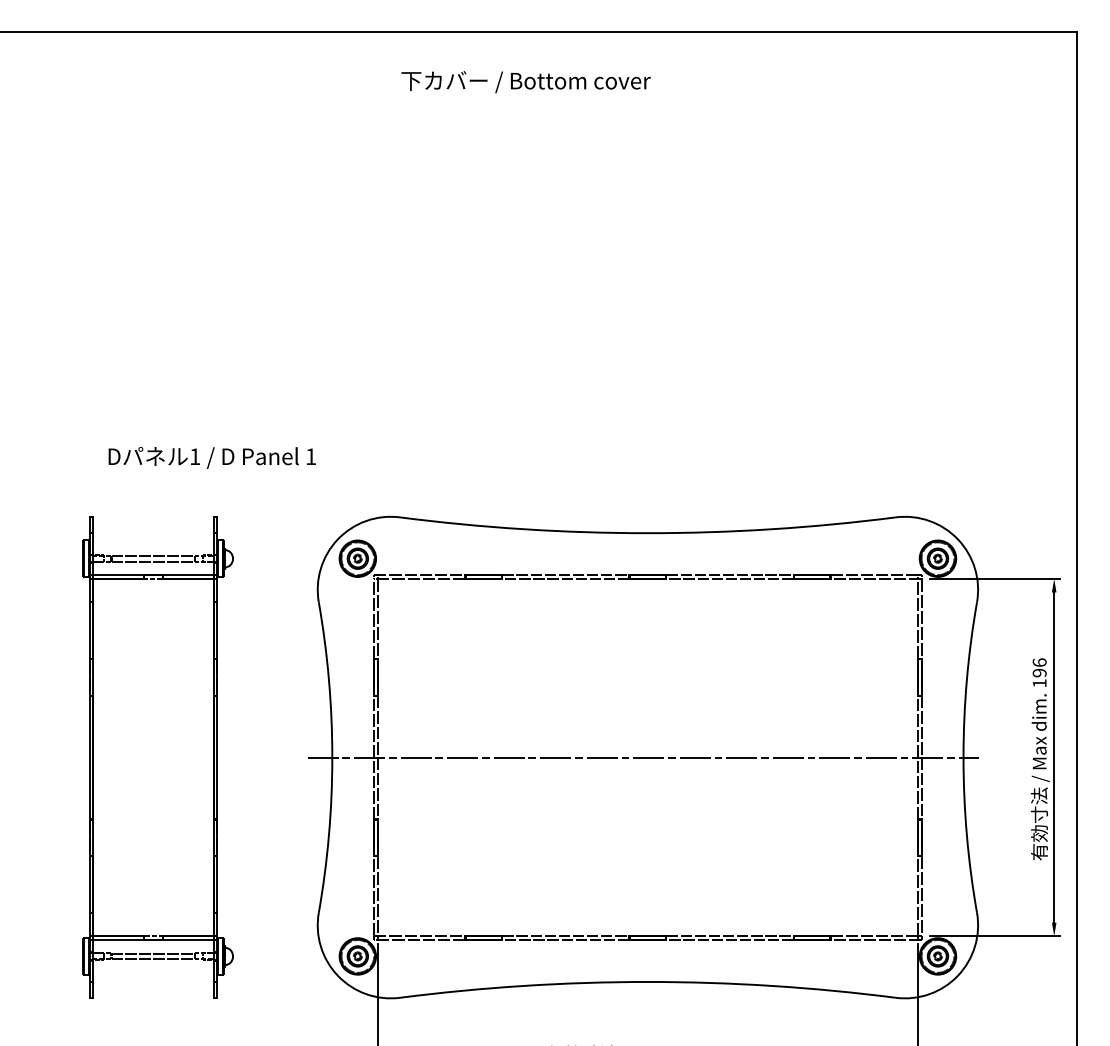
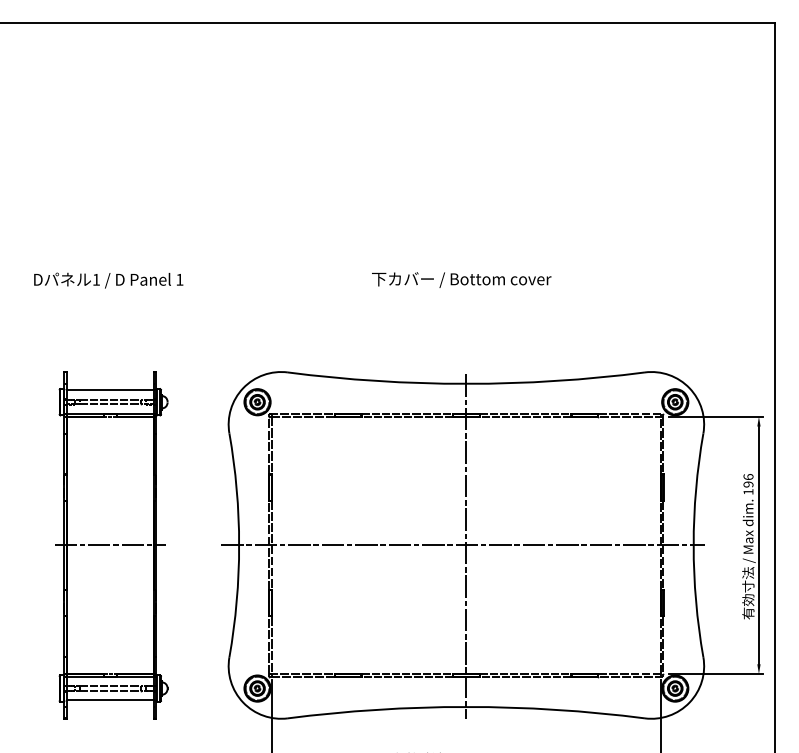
text: (525, 81) -> (461, 279), moved
text: (211, 457) -> (108, 280), moved
line: (153, 542) -> (110, 390), added
line: (153, 757) -> (110, 545), added
line: (648, 759) -> (466, 546), added
line: (153, 972) -> (110, 700), added

